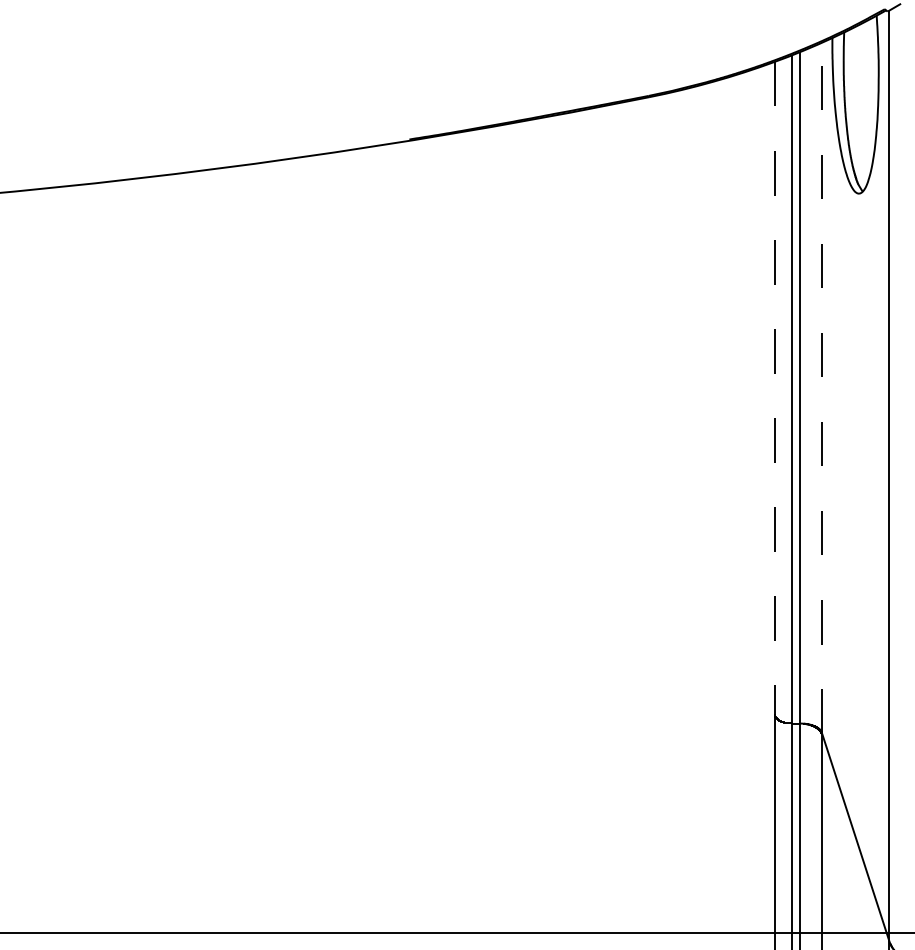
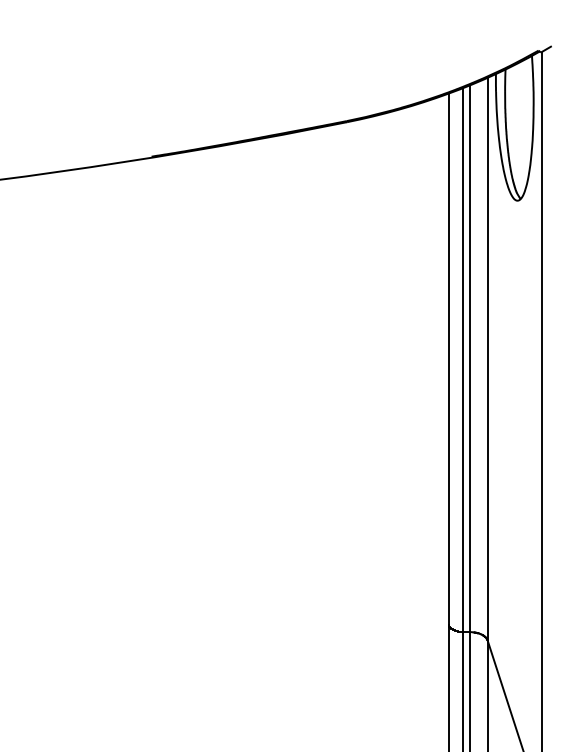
line: (774, 387) -> (448, 358), dashed -> solid
line: (822, 387) -> (487, 358), dashed -> solid

